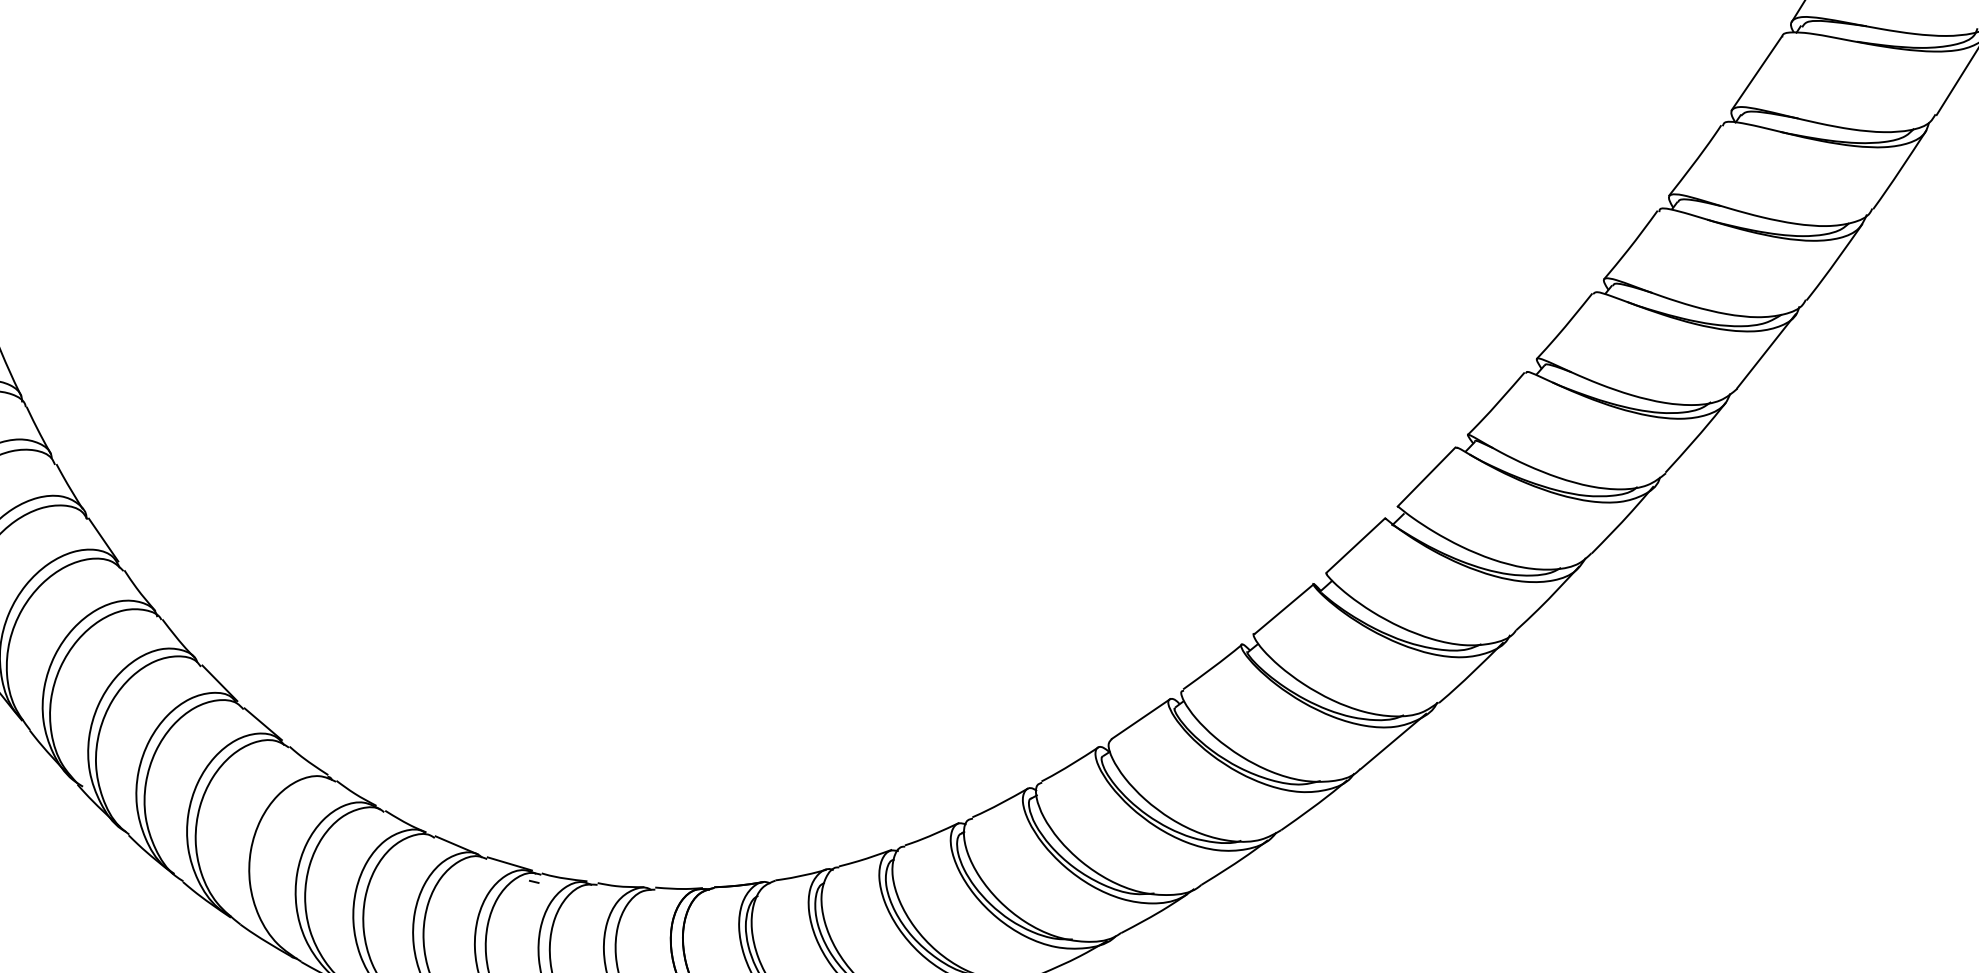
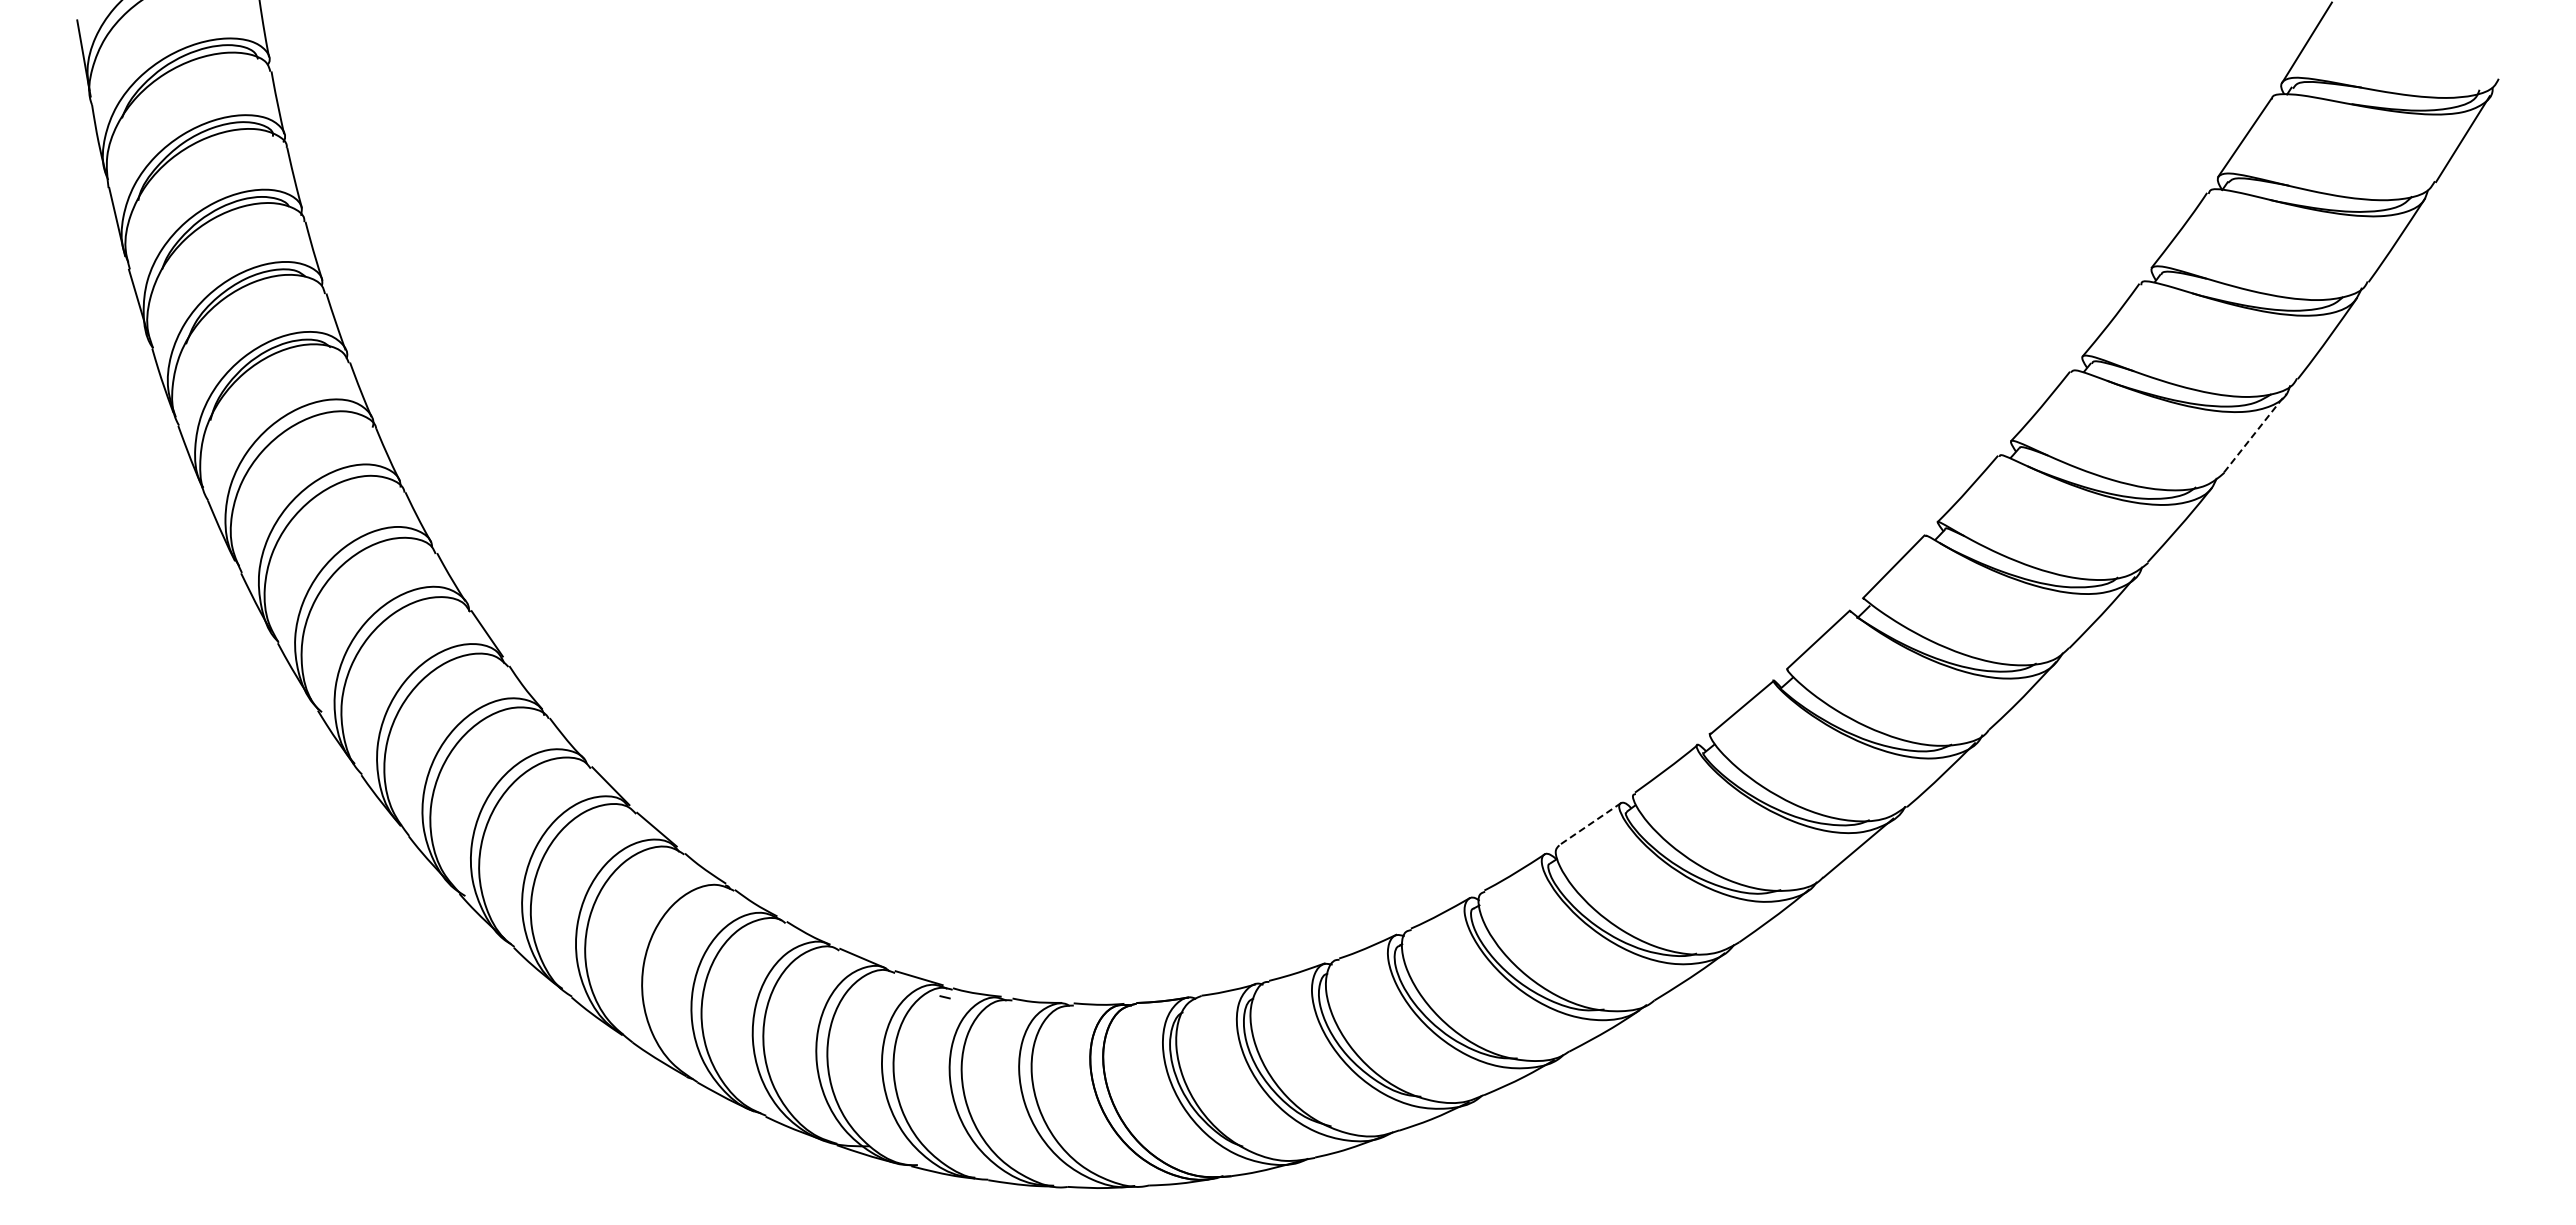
line: (1766, 350) -> (2255, 432), solid -> dashed
line: (1141, 719) -> (1590, 824), solid -> dashed

